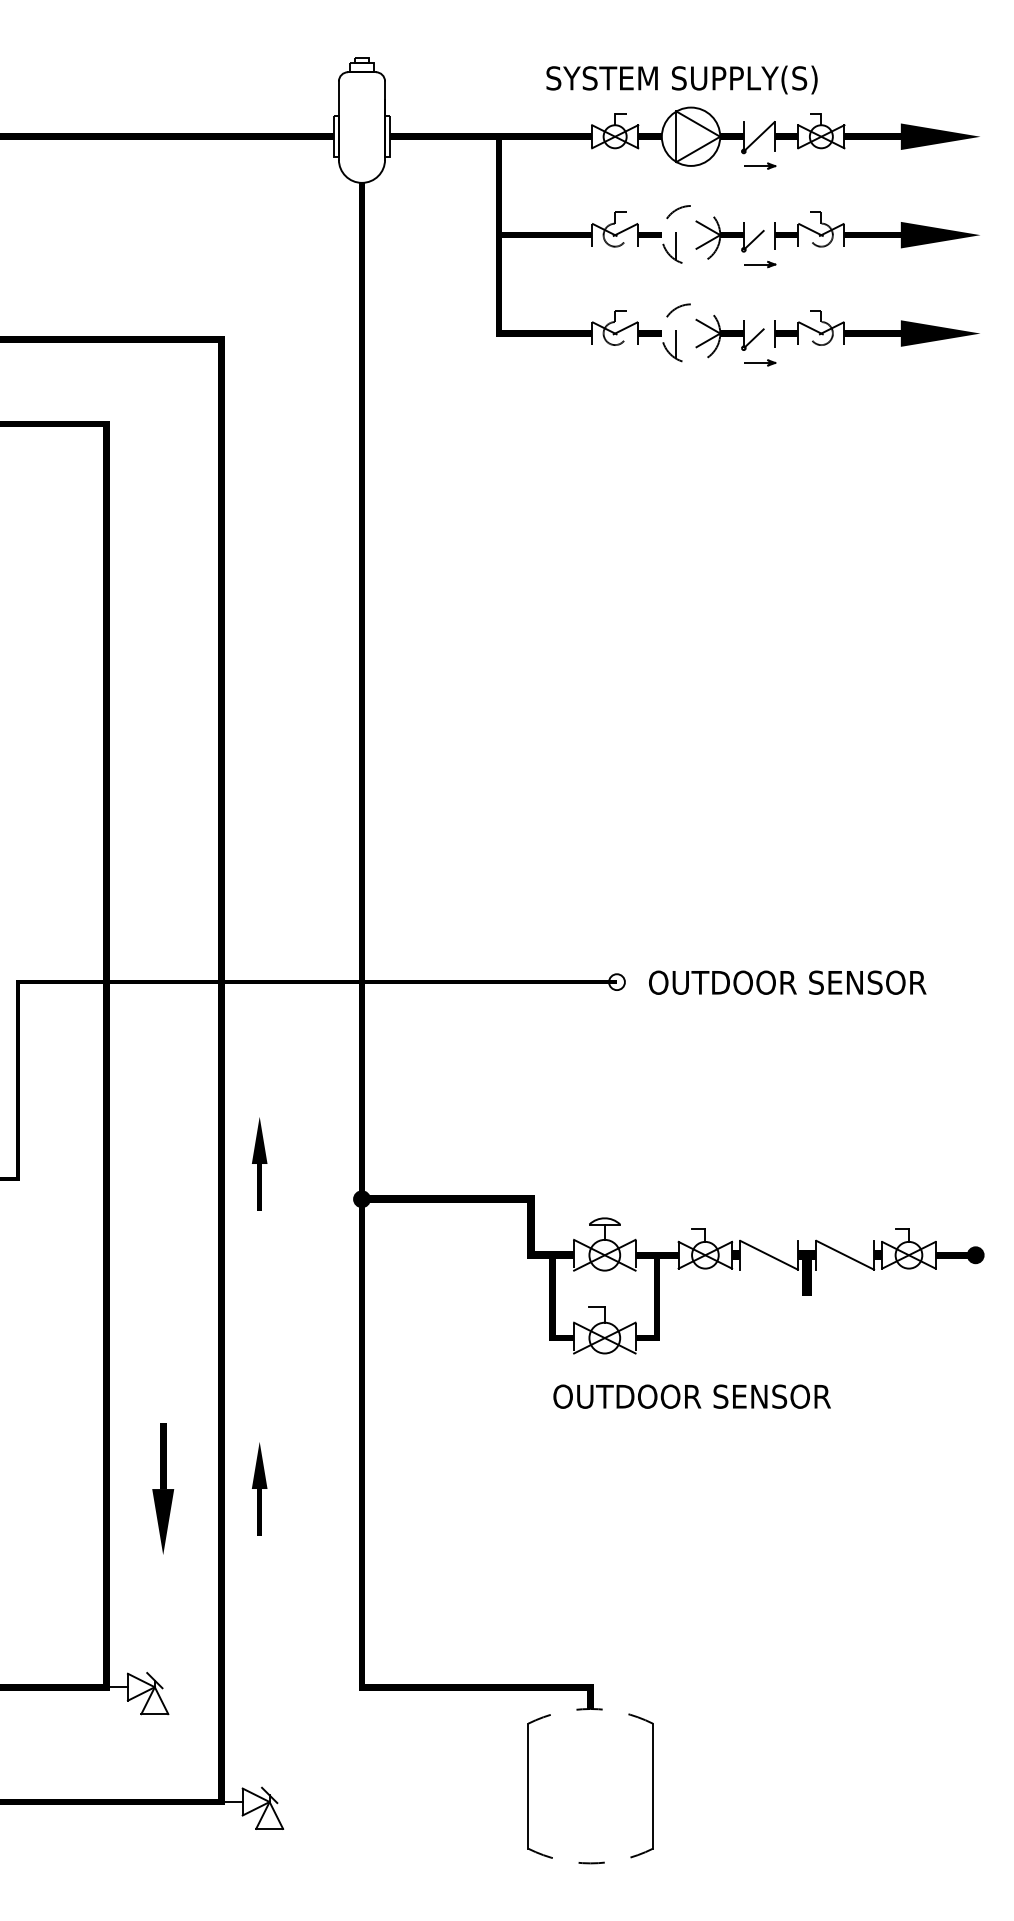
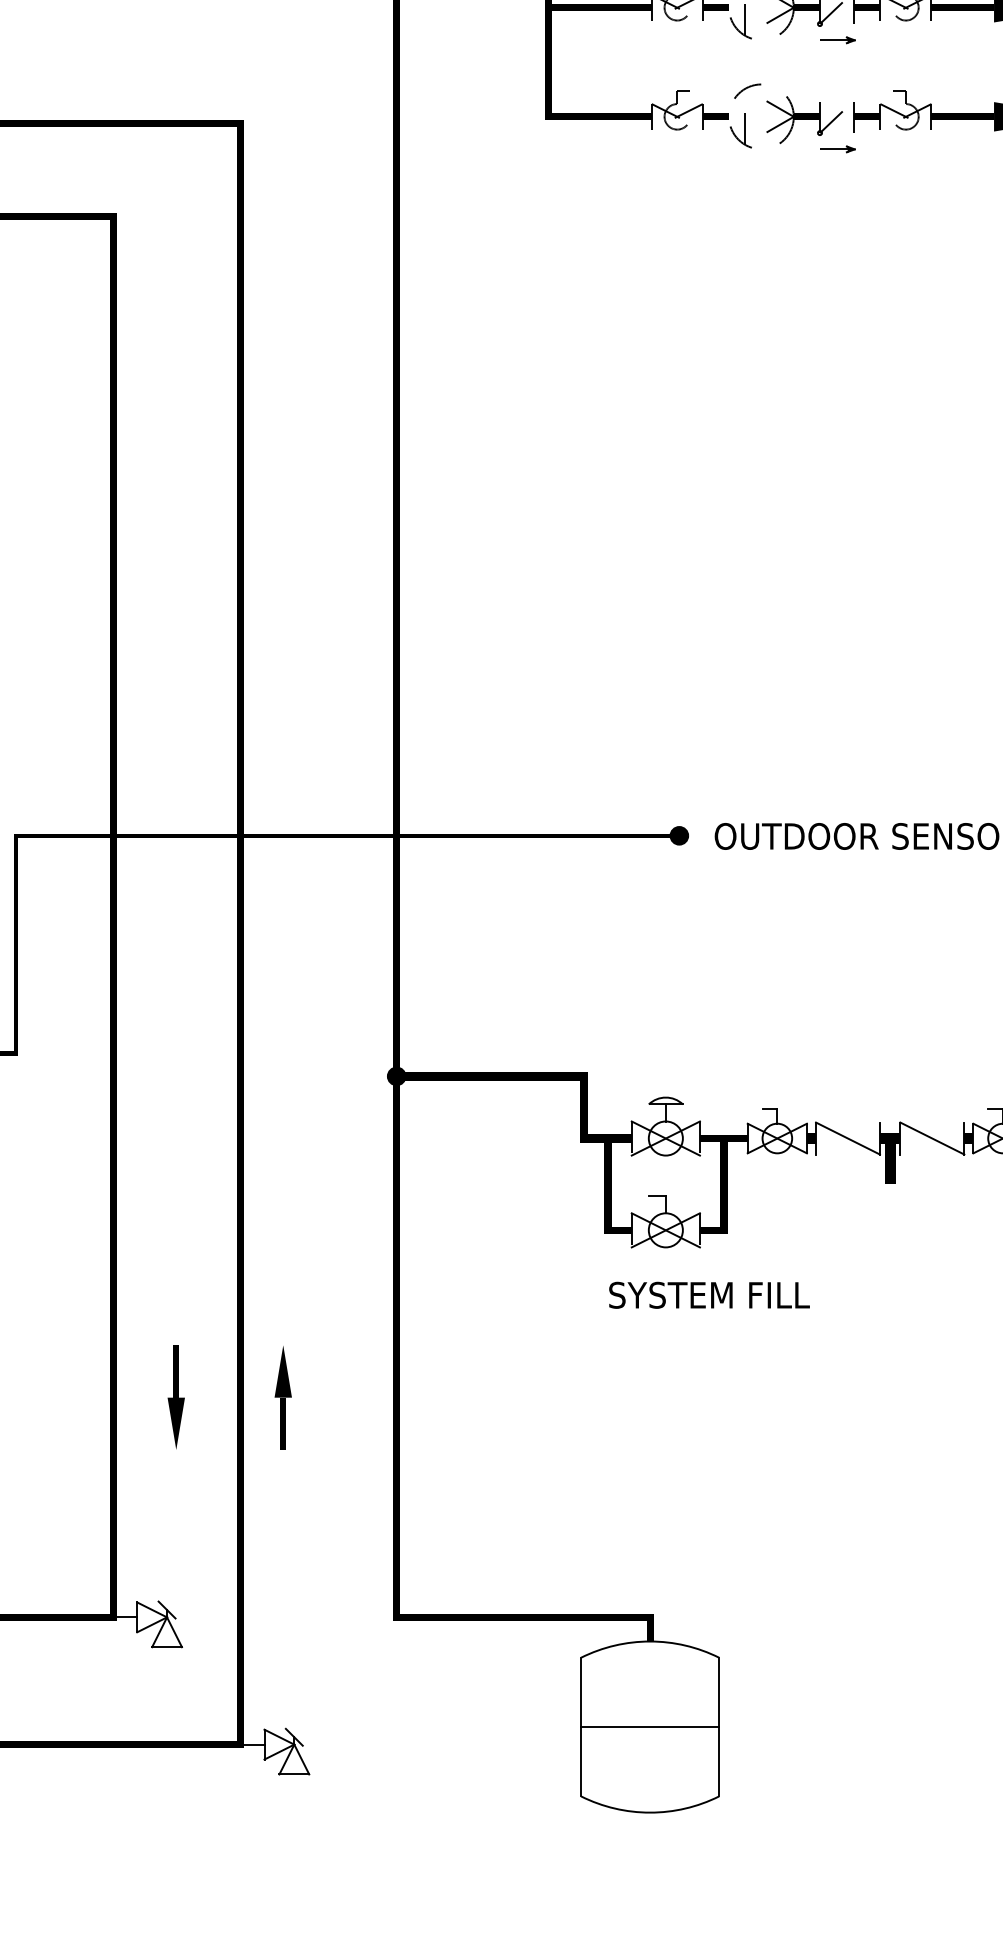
fill: (616, 982) -> (678, 836), added
part: (259, 1163) -> (283, 1036), removed
text: (691, 1396) -> (761, 1295), OUTDOOR SENSOR -> SYSTEM FILL
part: (162, 1488) -> (175, 1397), size x0.71
arc: (590, 1709) -> (649, 1642), dashed -> solid
line: (590, 1786) -> (649, 1727), added
arc: (590, 1863) -> (649, 1812), dashed -> solid

